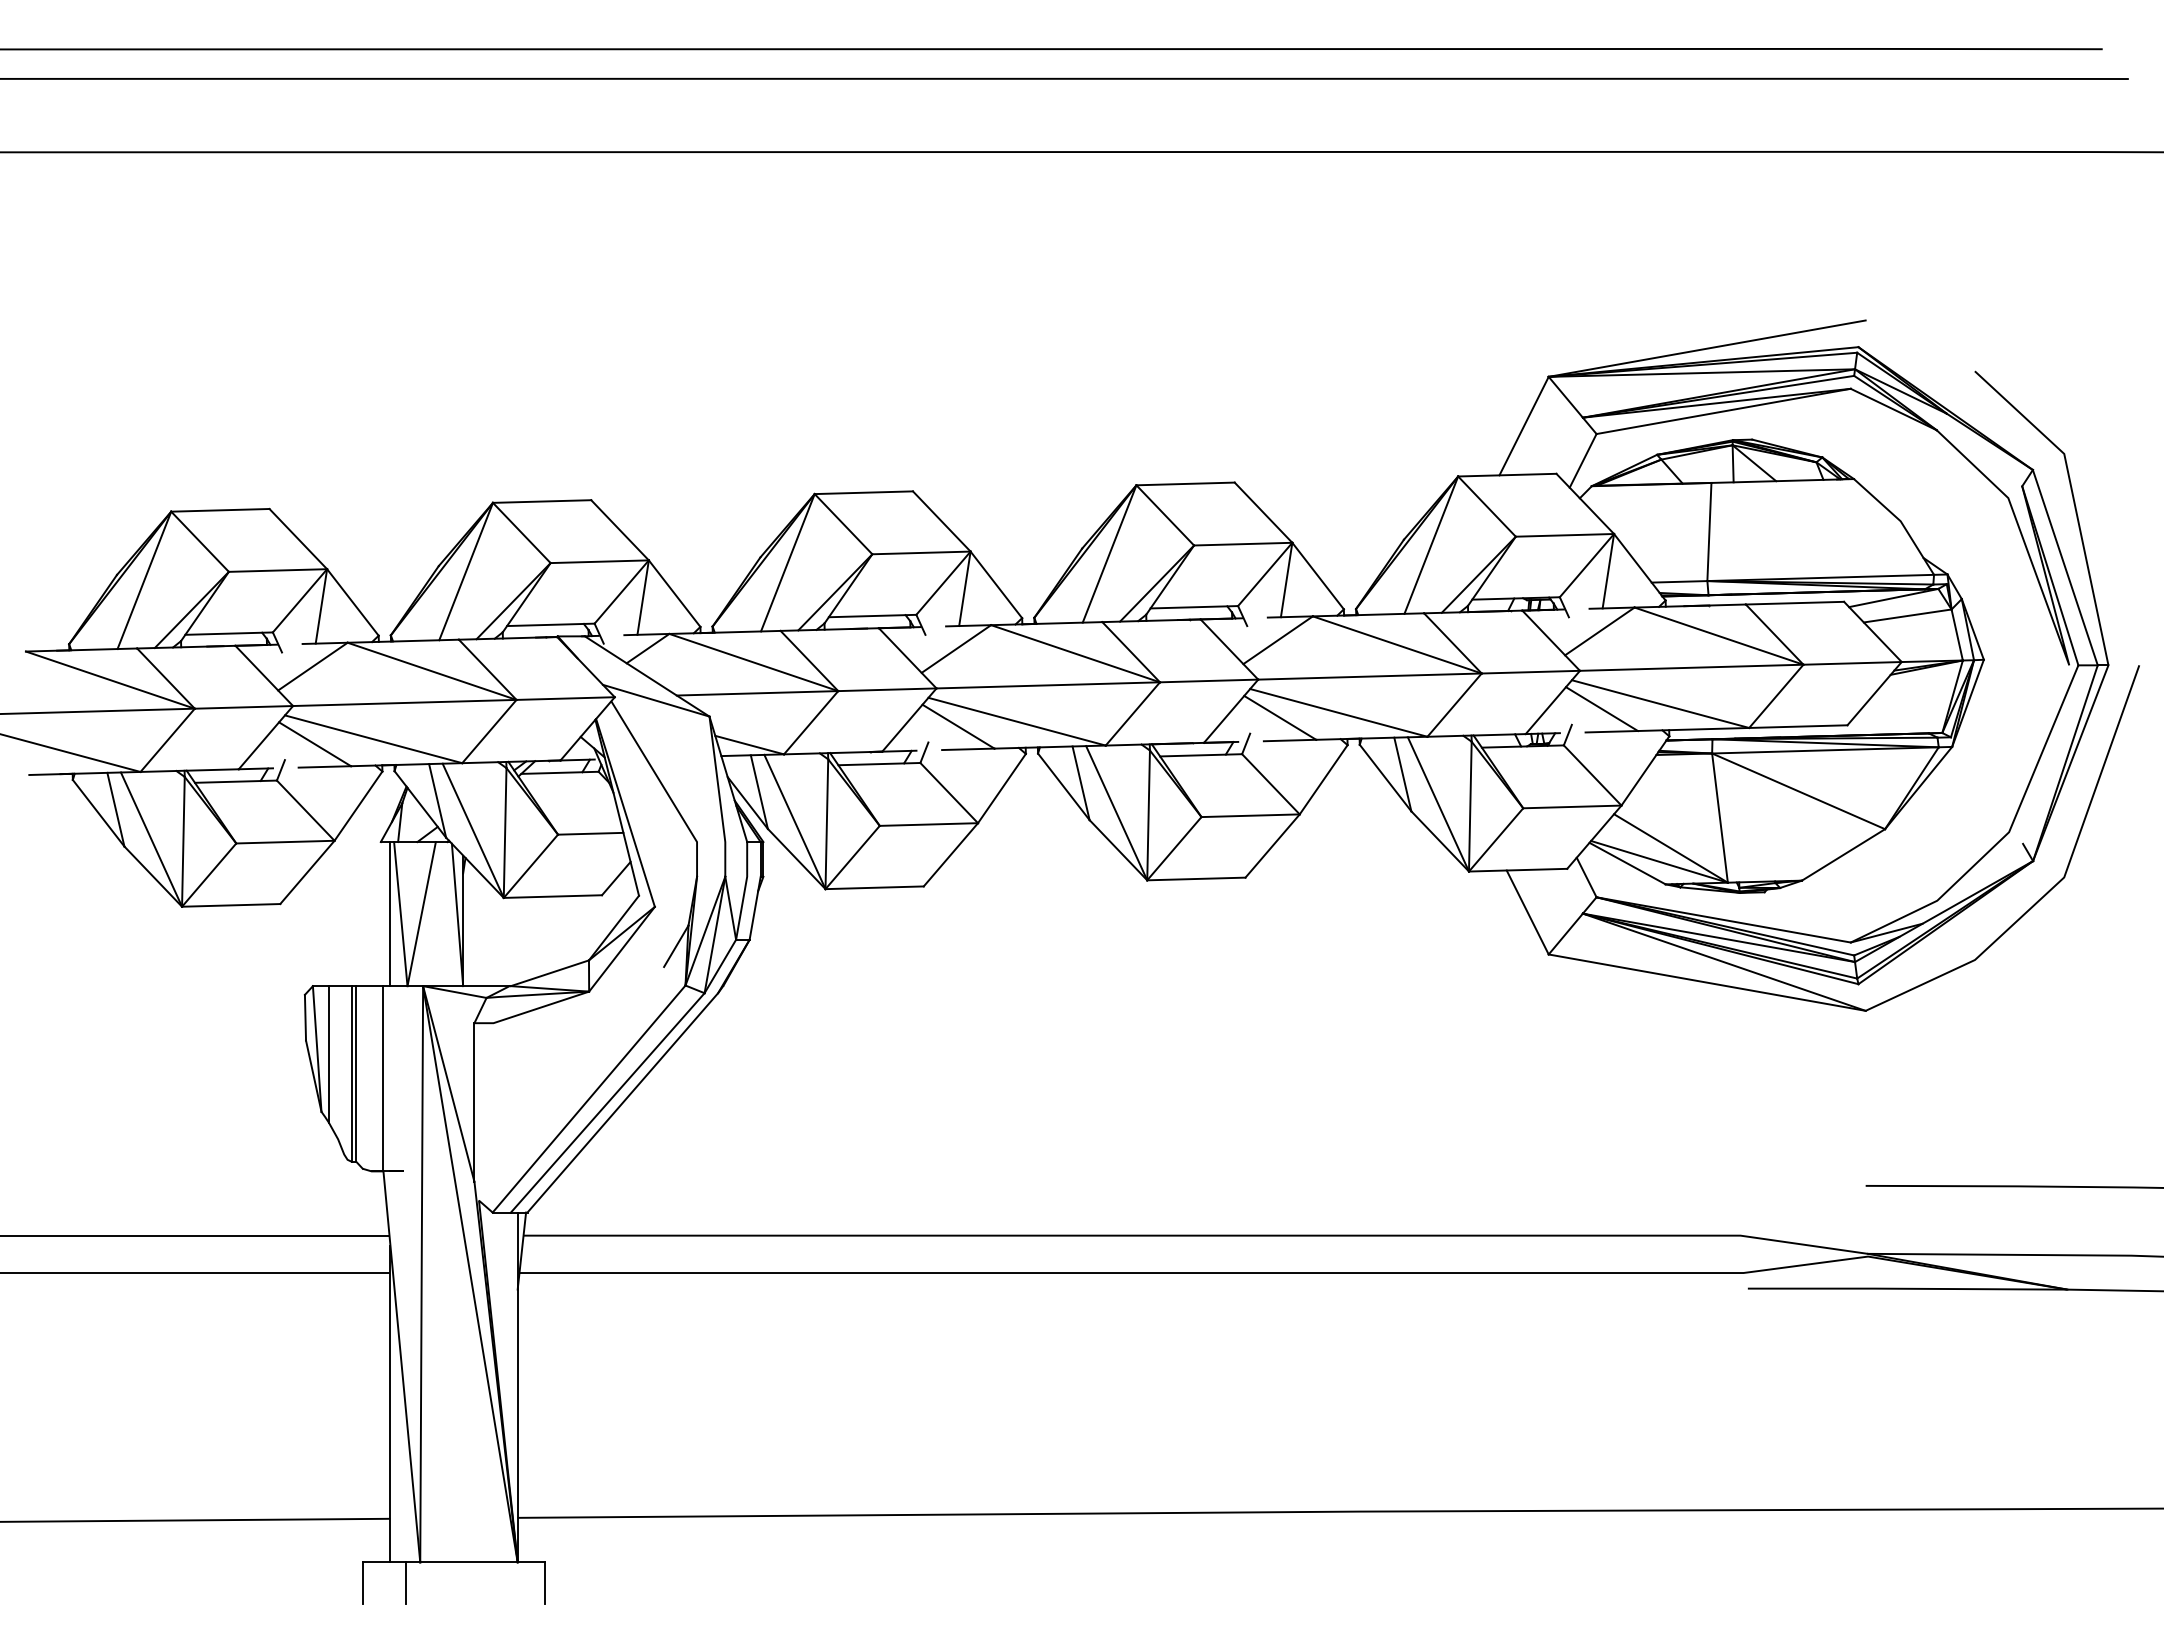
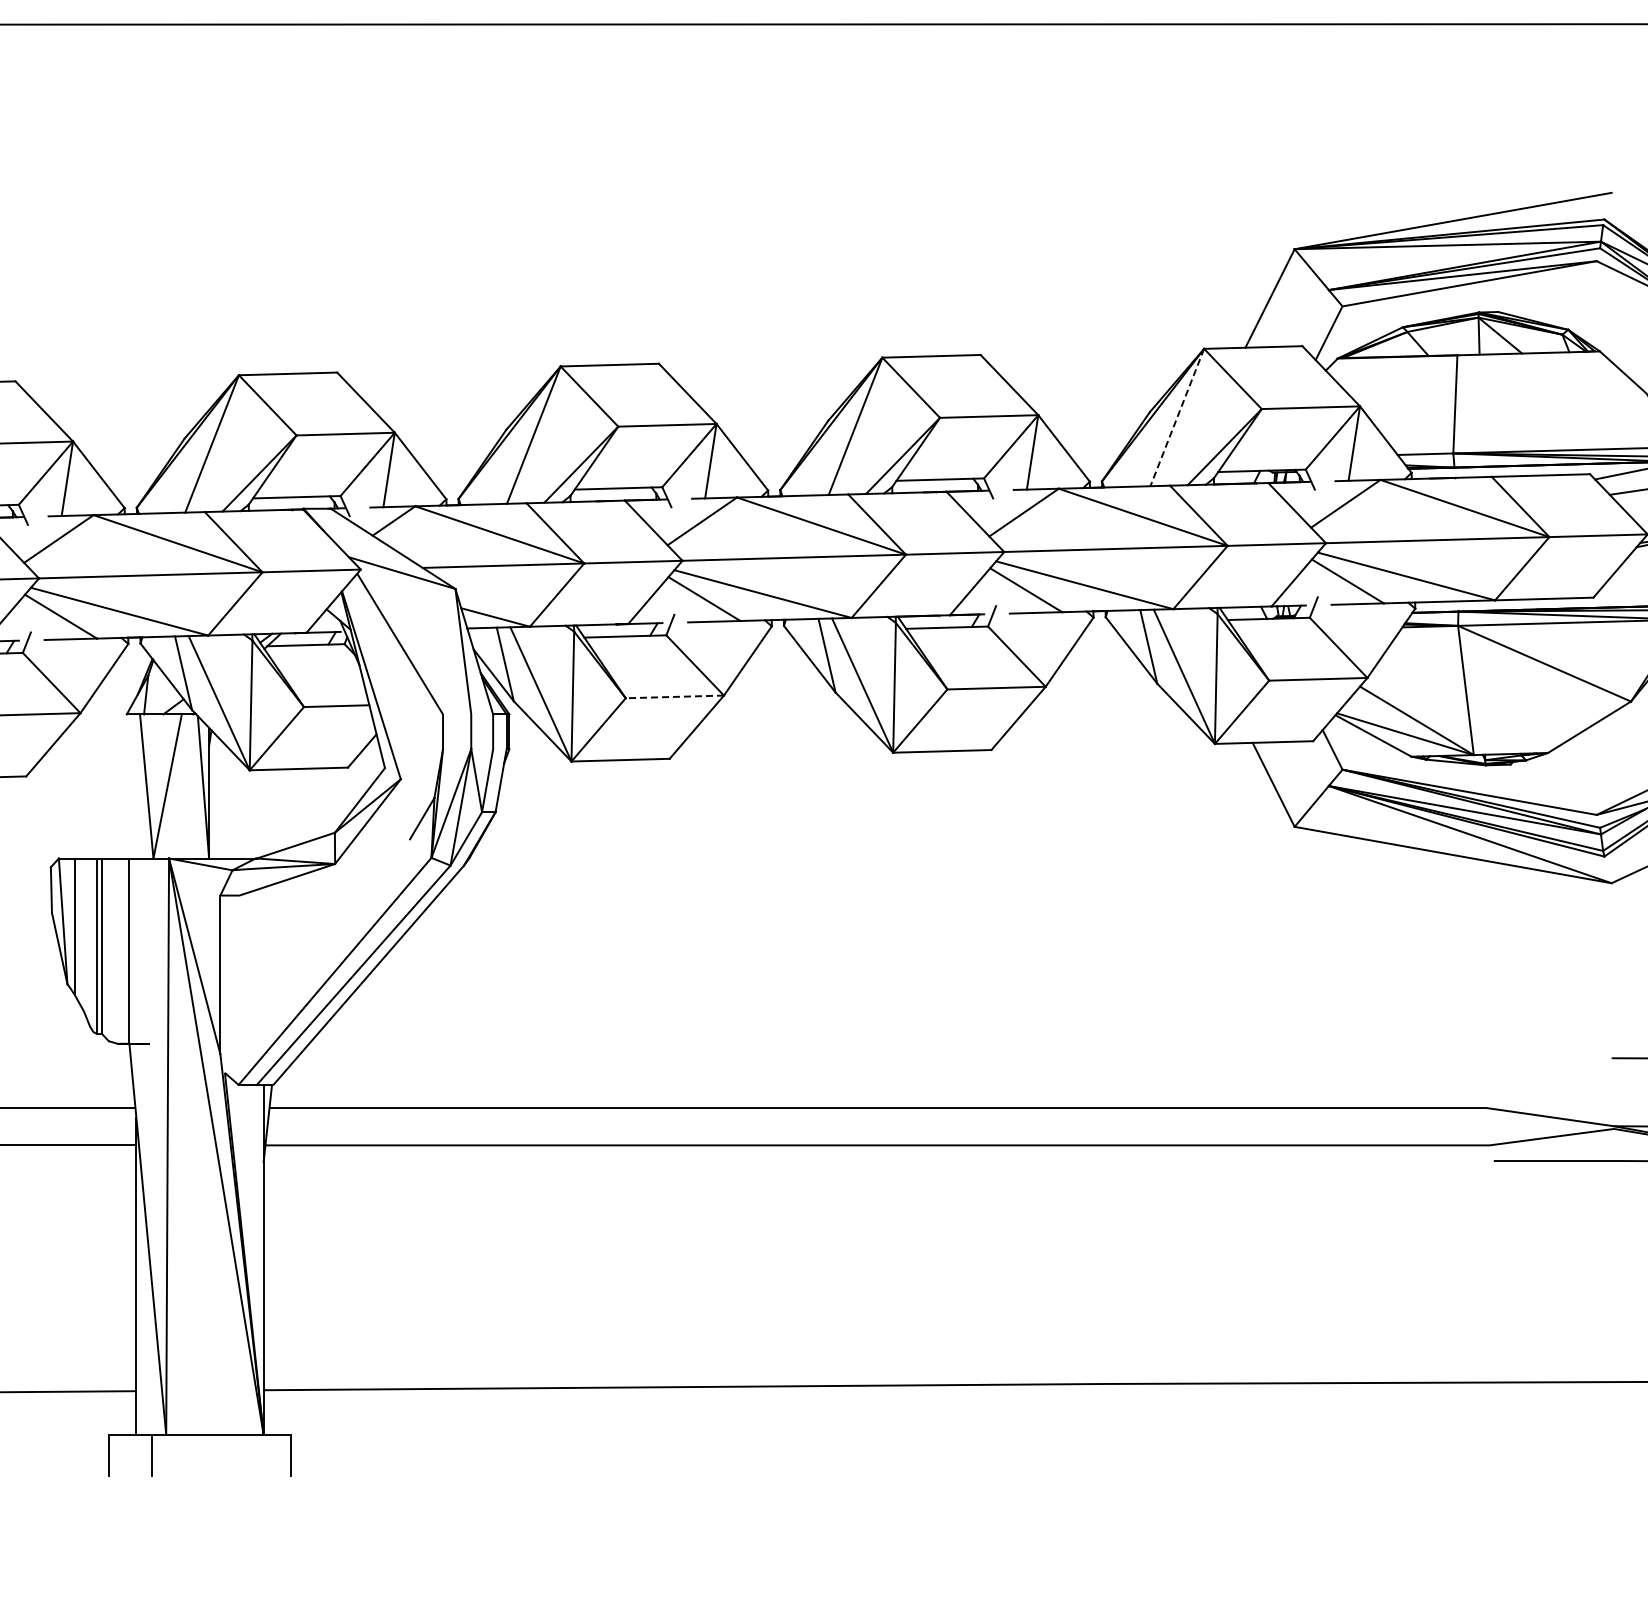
line: (1431, 545) -> (1177, 417), solid -> dashed
line: (928, 824) -> (674, 696), solid -> dashed
line: (390, 914) -> (136, 786), removed

